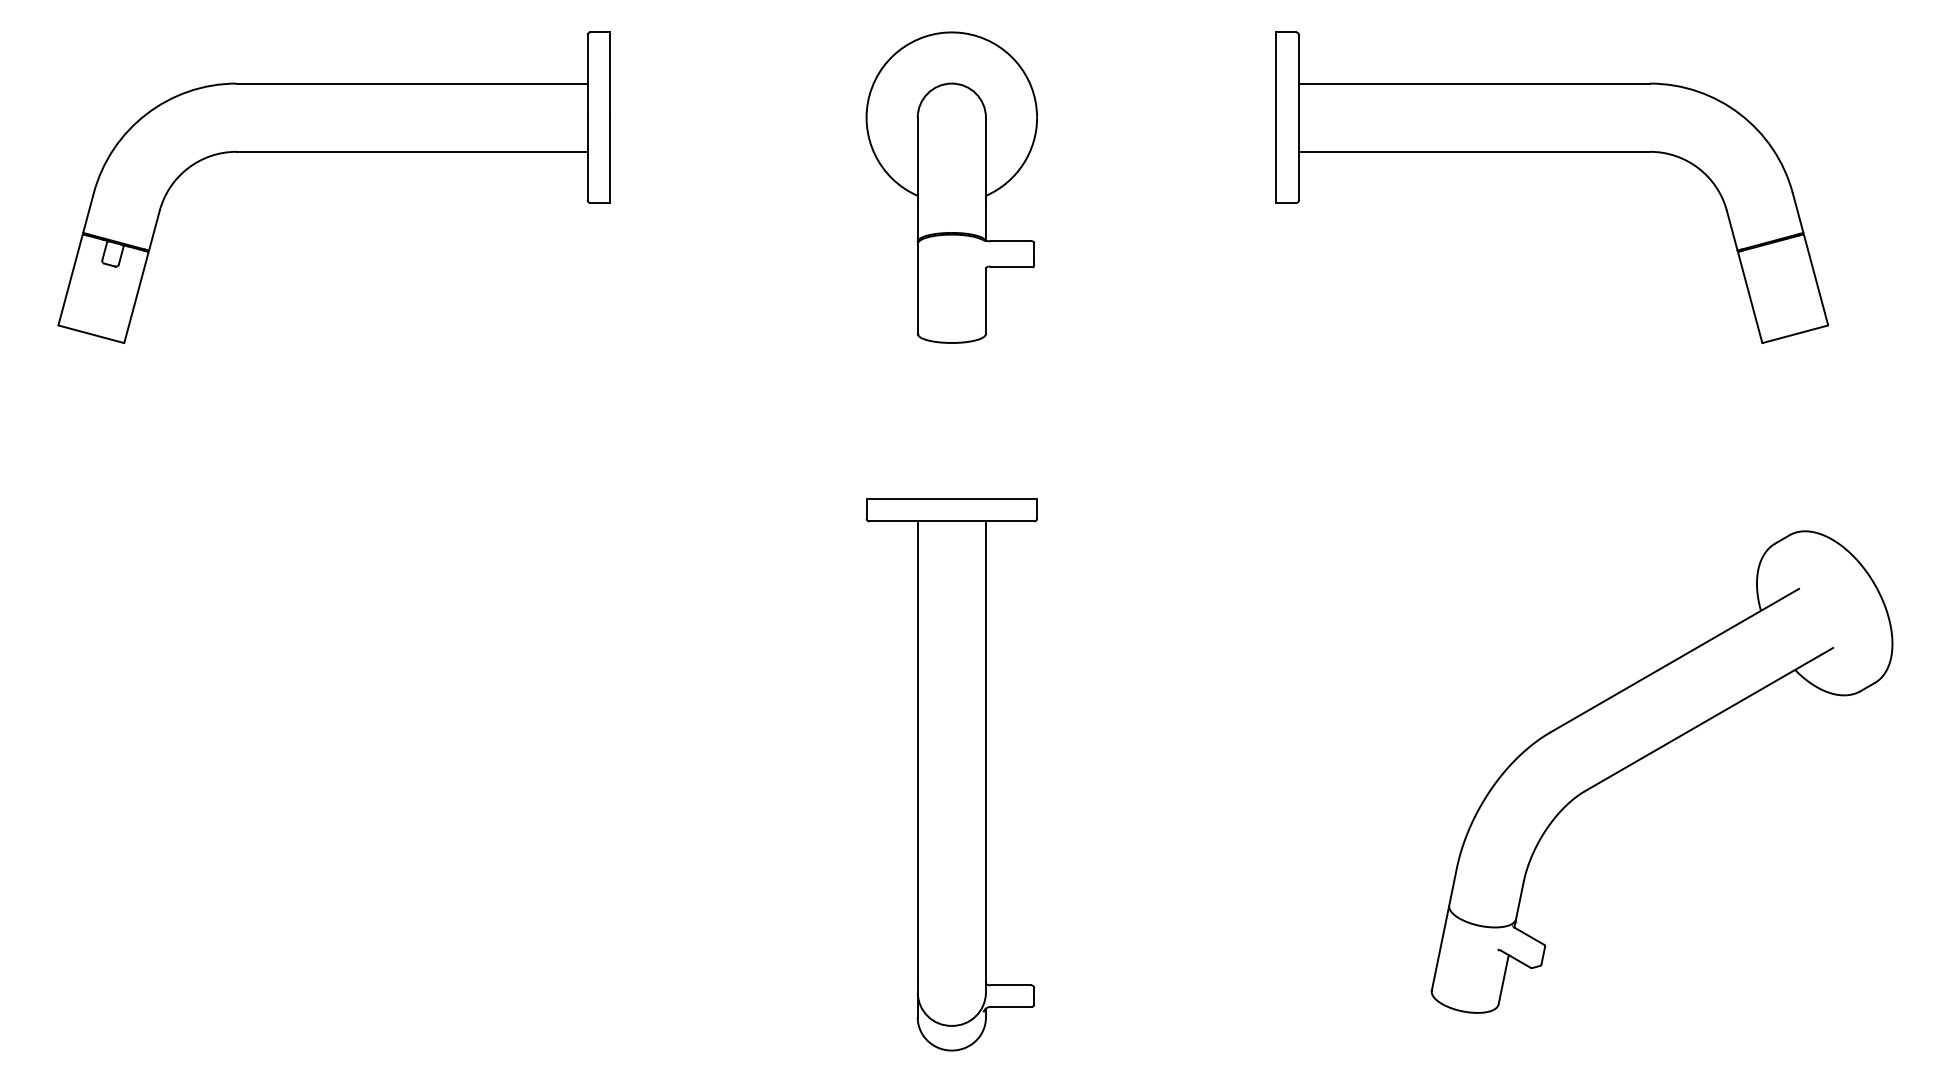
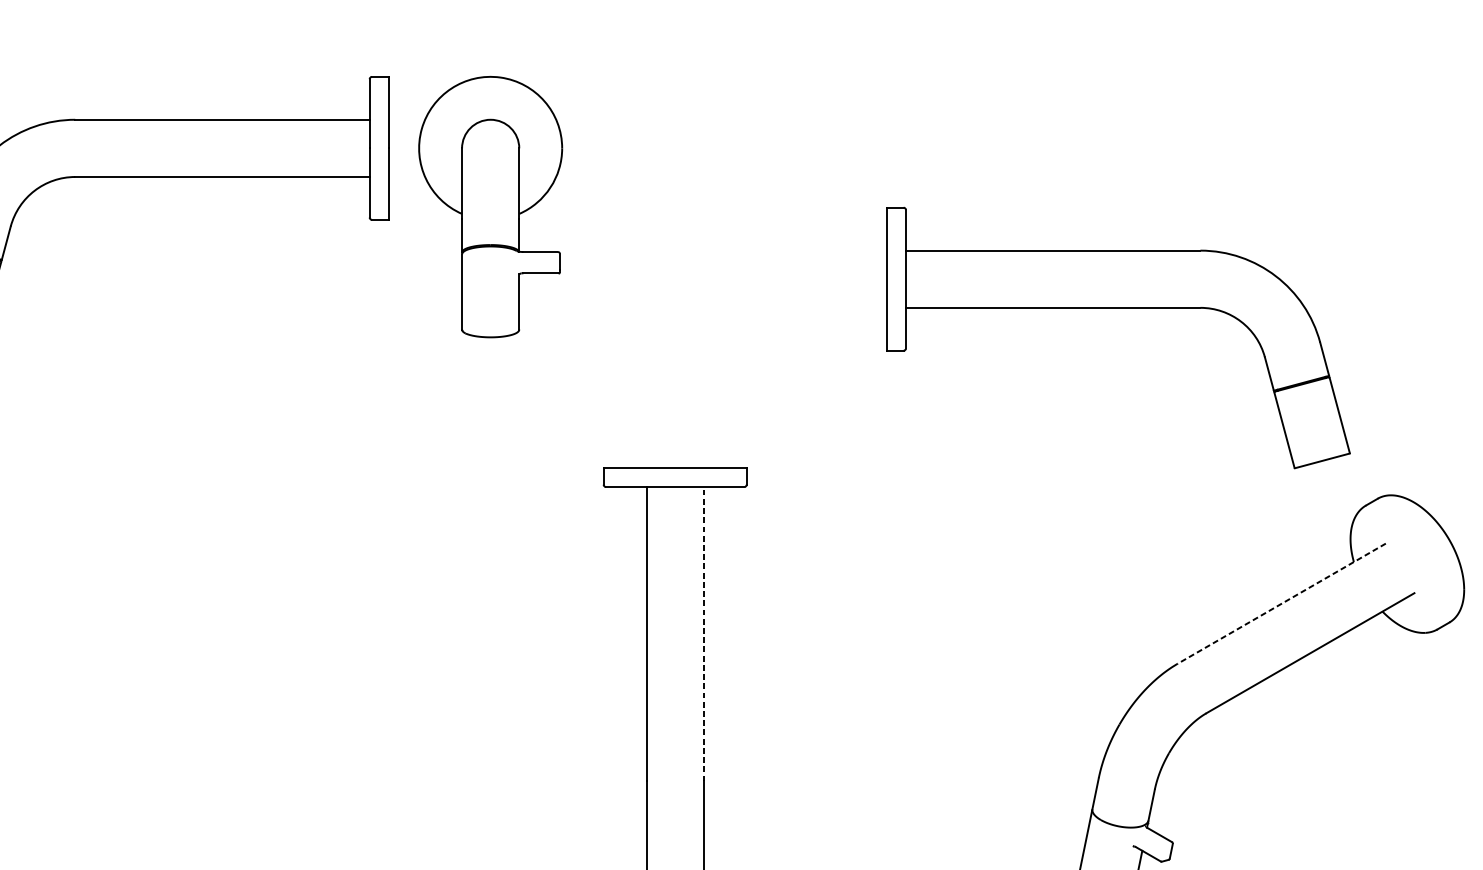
part: (1552, 152) -> (1118, 308), moved
part: (951, 187) -> (490, 206), moved
line: (1674, 660) -> (1281, 603), solid -> dashed
line: (985, 696) -> (703, 633), solid -> dashed

